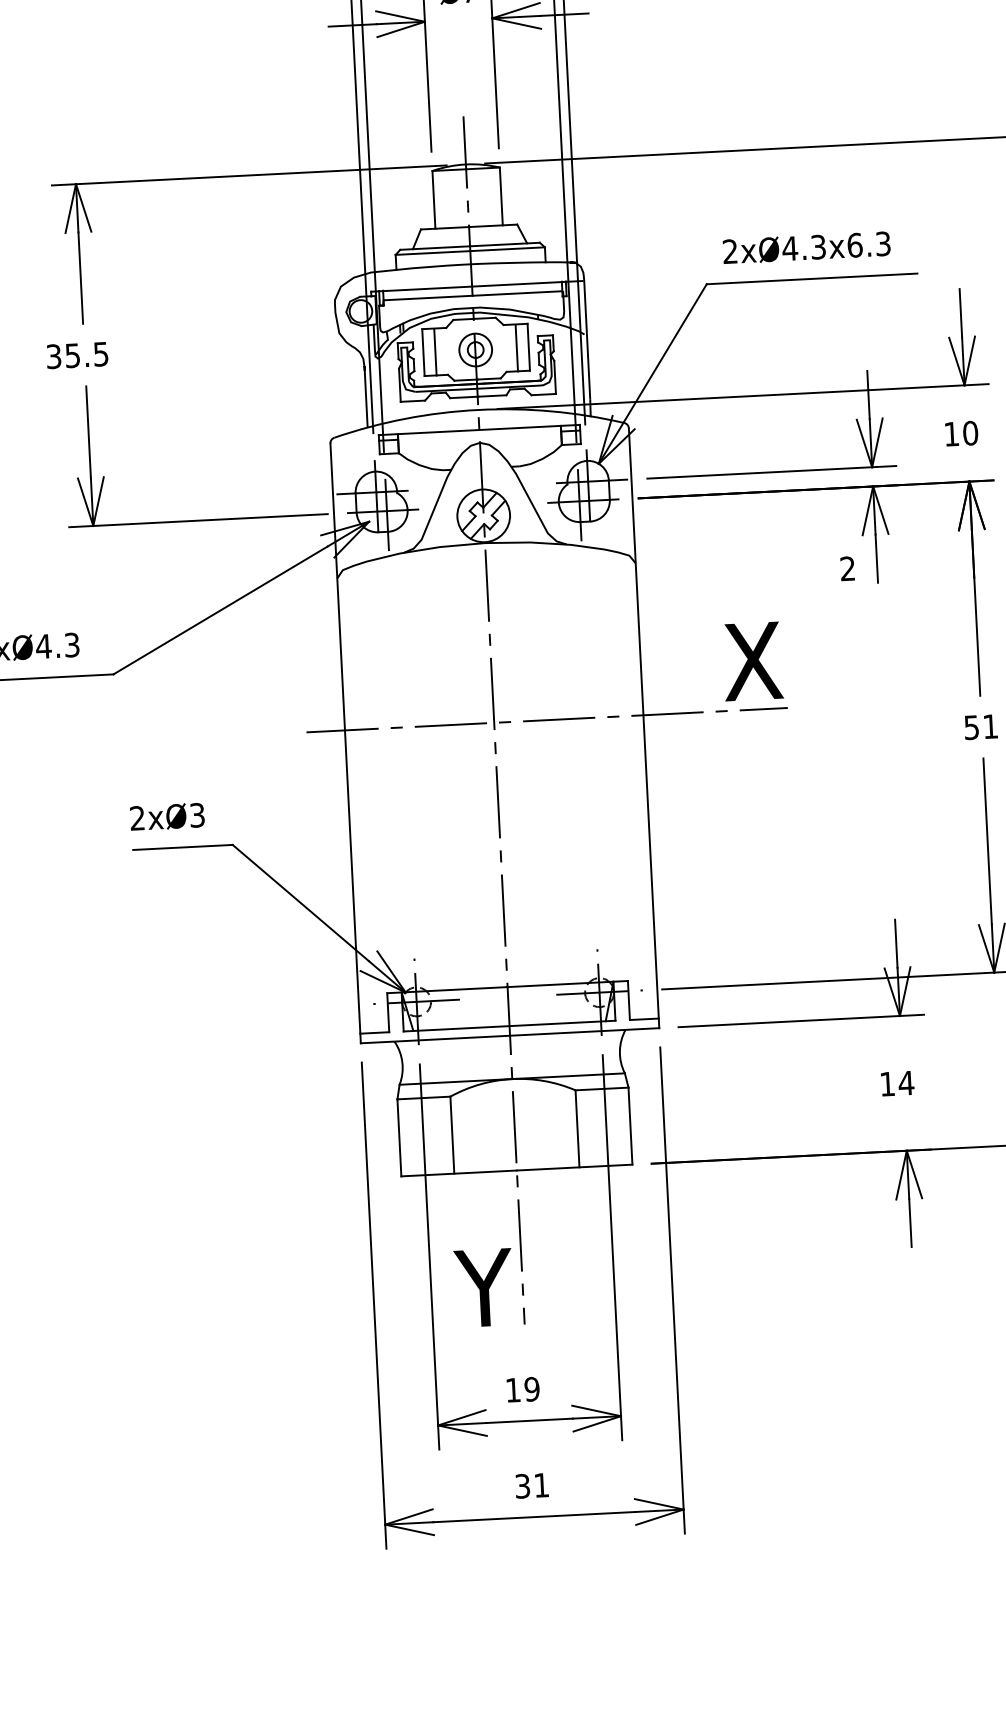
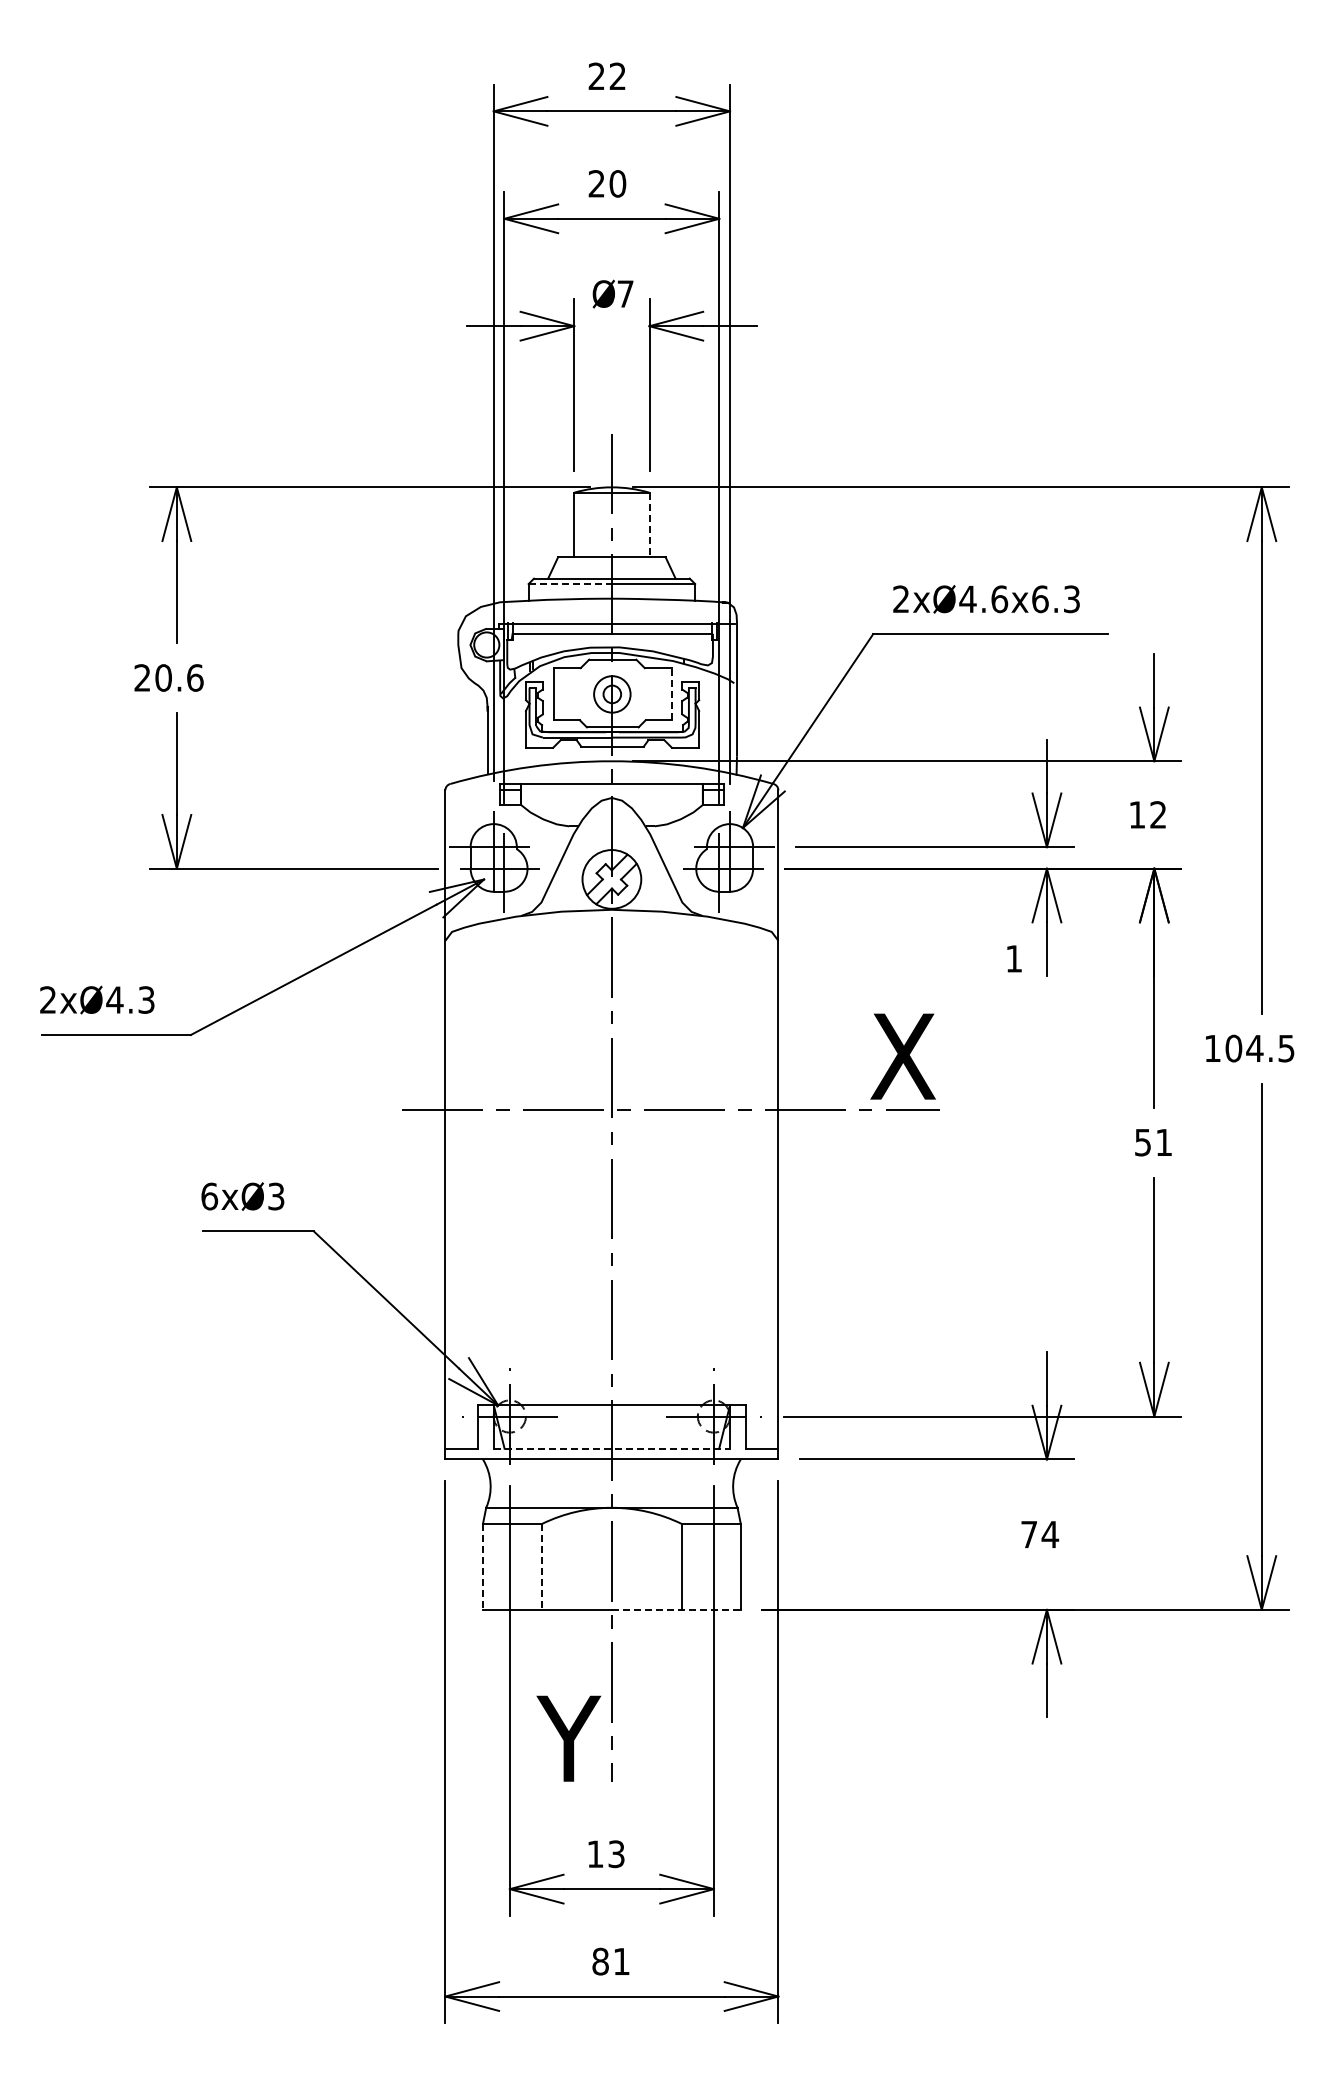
line: (501, 196) -> (649, 525), solid -> dashed
text: (818, 247) -> (999, 599), 2xØ4.3x6.3 -> 2xØ4.6x6.3
line: (433, 253) -> (570, 584), solid -> dashed
line: (528, 346) -> (671, 693), solid -> dashed
line: (517, 348) -> (658, 694), removed
line: (435, 352) -> (567, 694), removed
text: (77, 355) -> (168, 677), 35.5 -> 20.6
text: (970, 432) -> (1158, 814), 10 -> 12
text: (847, 568) -> (1013, 958), 2 -> 1
text: (137, 818) -> (209, 1196), 2xØ3 -> 6xØ3
line: (510, 1025) -> (612, 1448), solid -> dashed
text: (886, 1084) -> (1028, 1534), 14 -> 74
line: (452, 1134) -> (542, 1566), solid -> dashed
line: (399, 1137) -> (483, 1566), solid -> dashed
line: (574, 1167) -> (676, 1609), solid -> dashed
text: (532, 1388) -> (616, 1853), 19 -> 13
text: (522, 1486) -> (600, 1961), 31 -> 81

